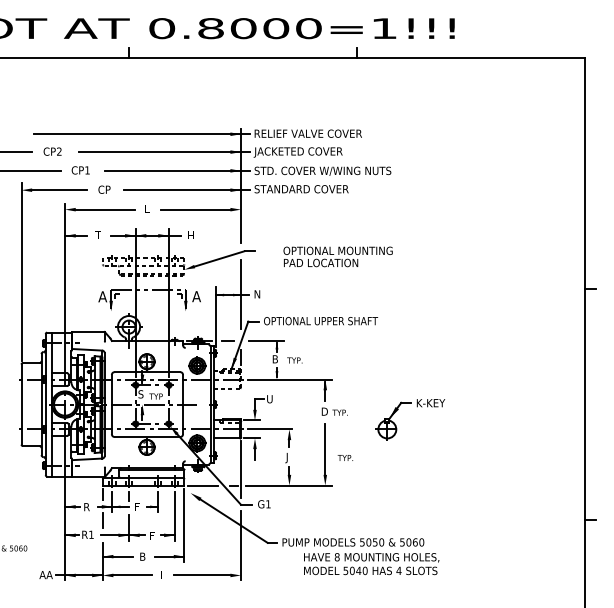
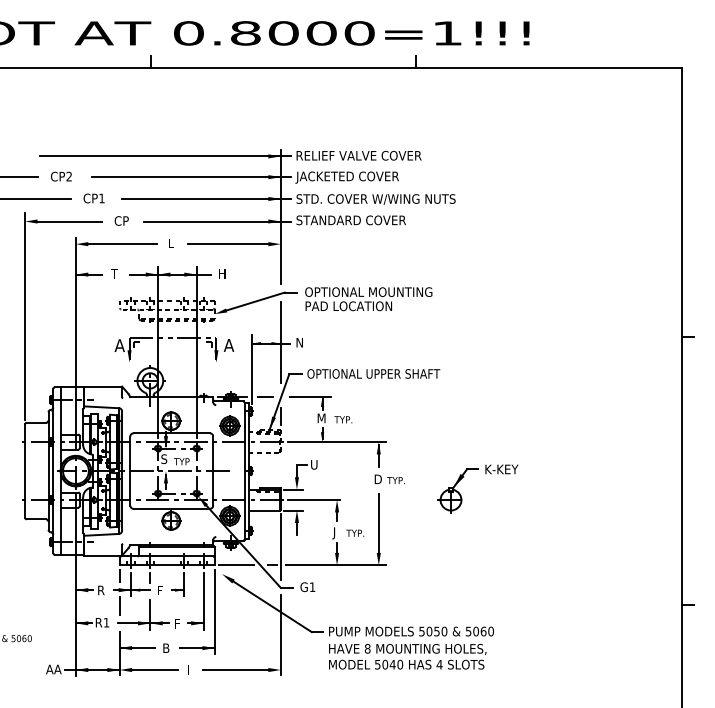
text: (337, 257) -> (368, 299), moved
text: (276, 359) -> (321, 418), B -> M
text: (345, 457) -> (355, 532), moved
text: (371, 563) -> (407, 656), moved

